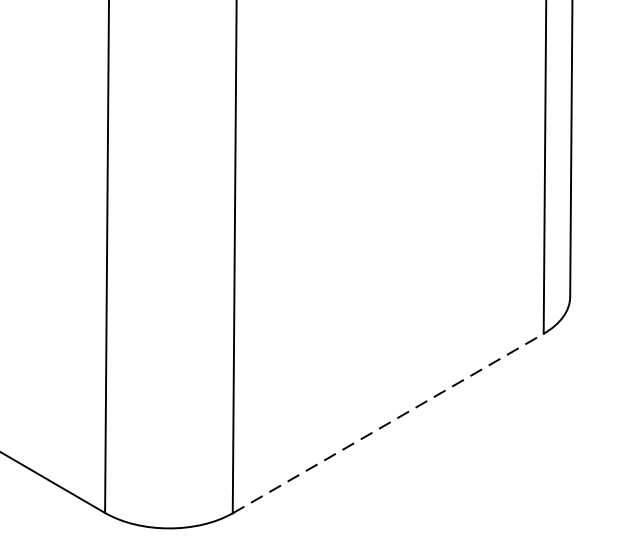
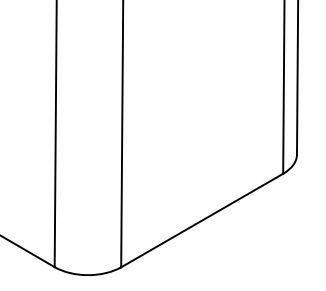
line: (388, 423) -> (202, 220), dashed -> solid

